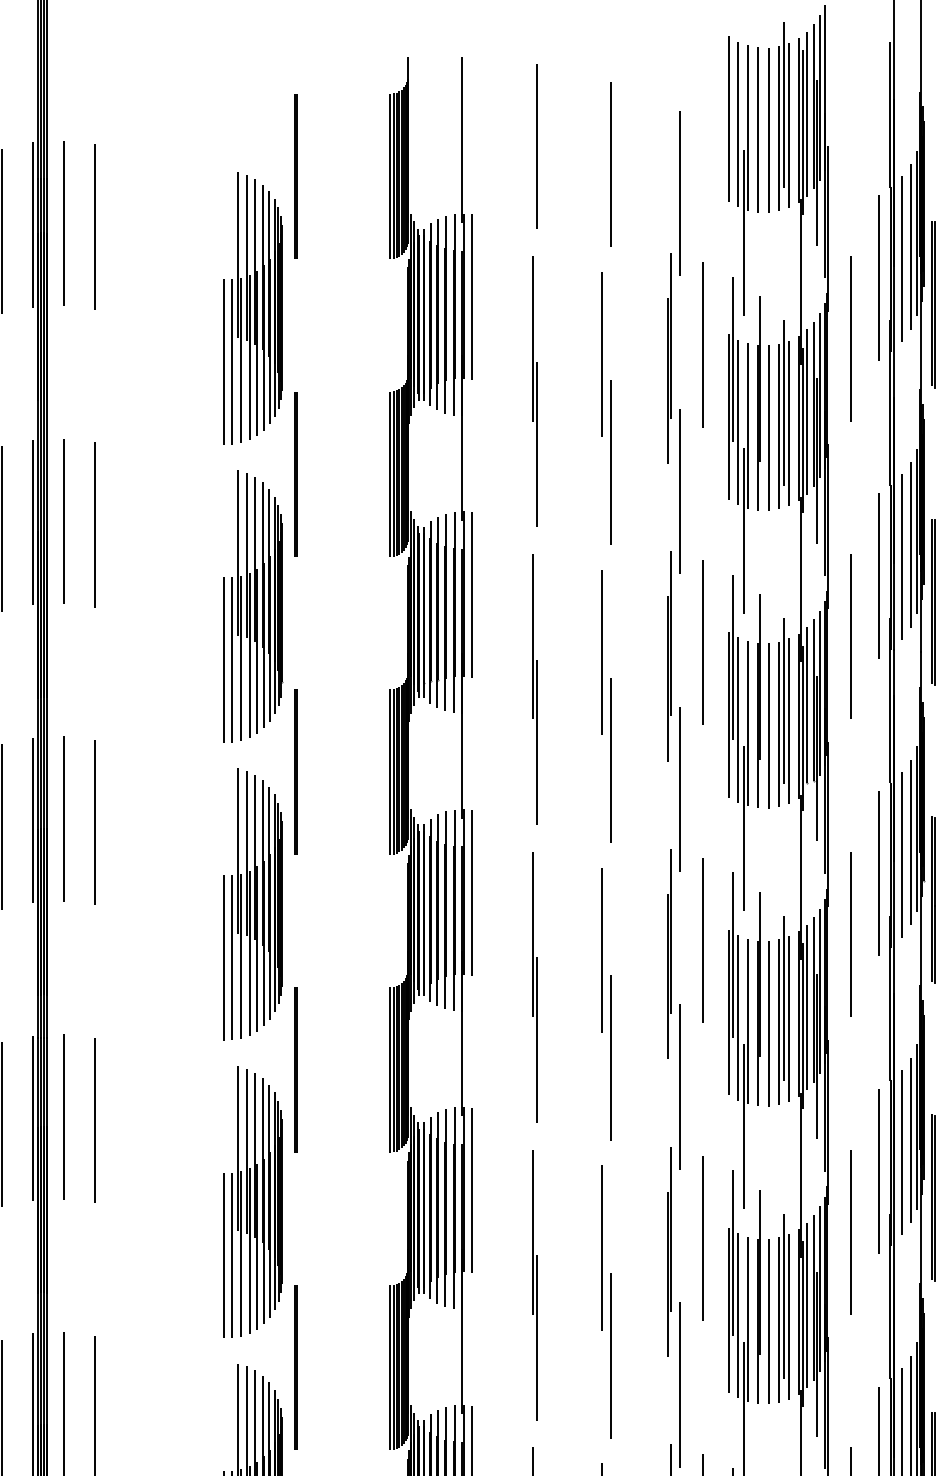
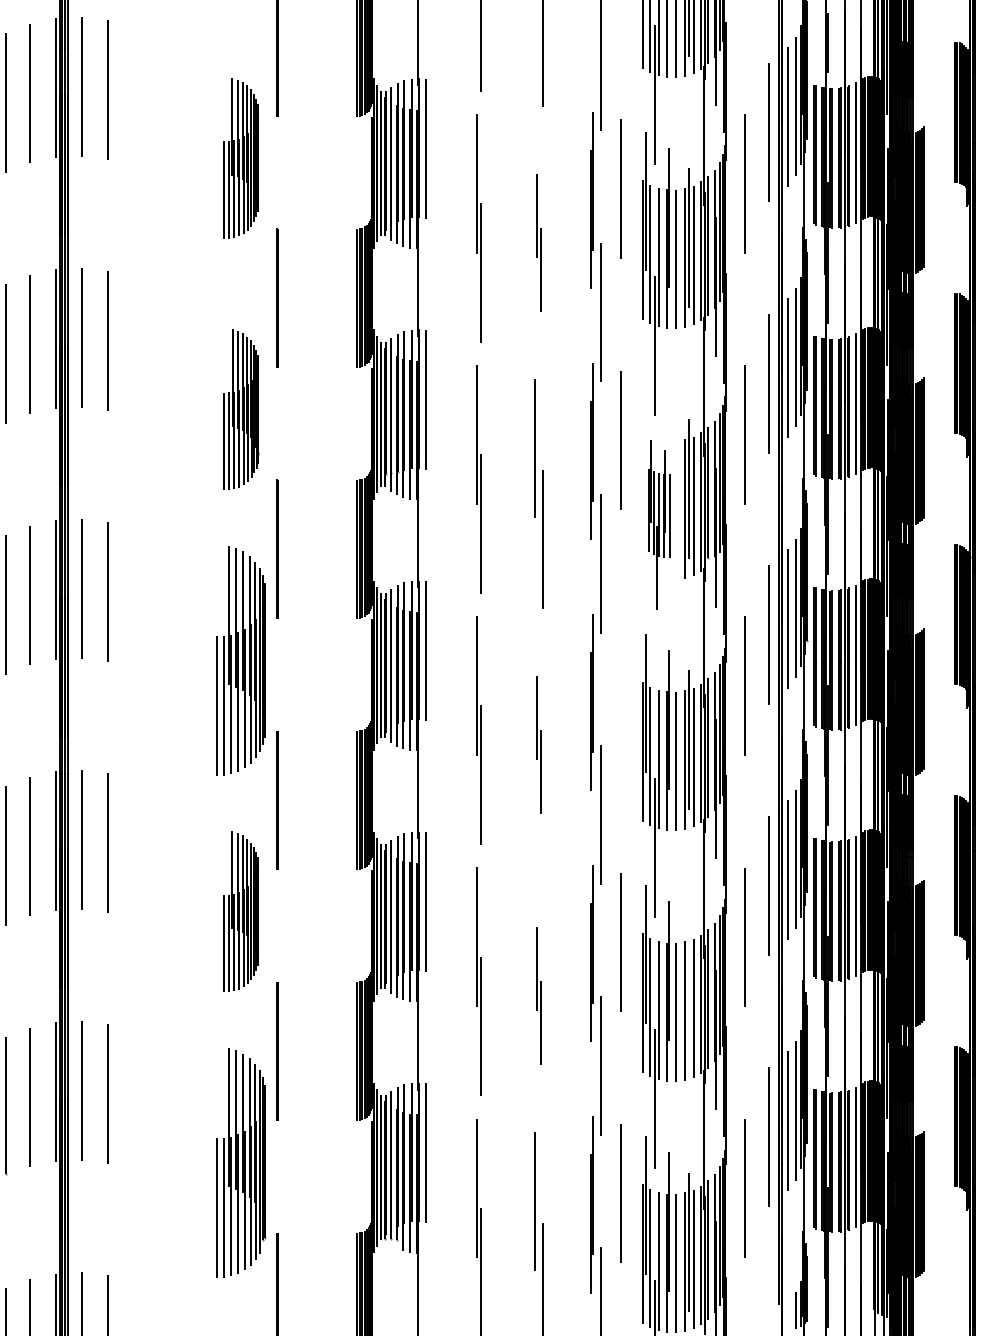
part: (252, 308) -> (240, 158), size x0.7
part: (605, 408) -> (538, 242), size x0.6
part: (253, 606) -> (241, 409), size x0.7
part: (749, 742) -> (659, 524), size x0.6
line: (702, 940) -> (620, 691), removed
part: (605, 1003) -> (538, 744), size x0.6
part: (252, 1201) -> (240, 911), size x0.7
line: (783, 1295) -> (688, 990), removed
part: (605, 1301) -> (538, 995), size x0.6

